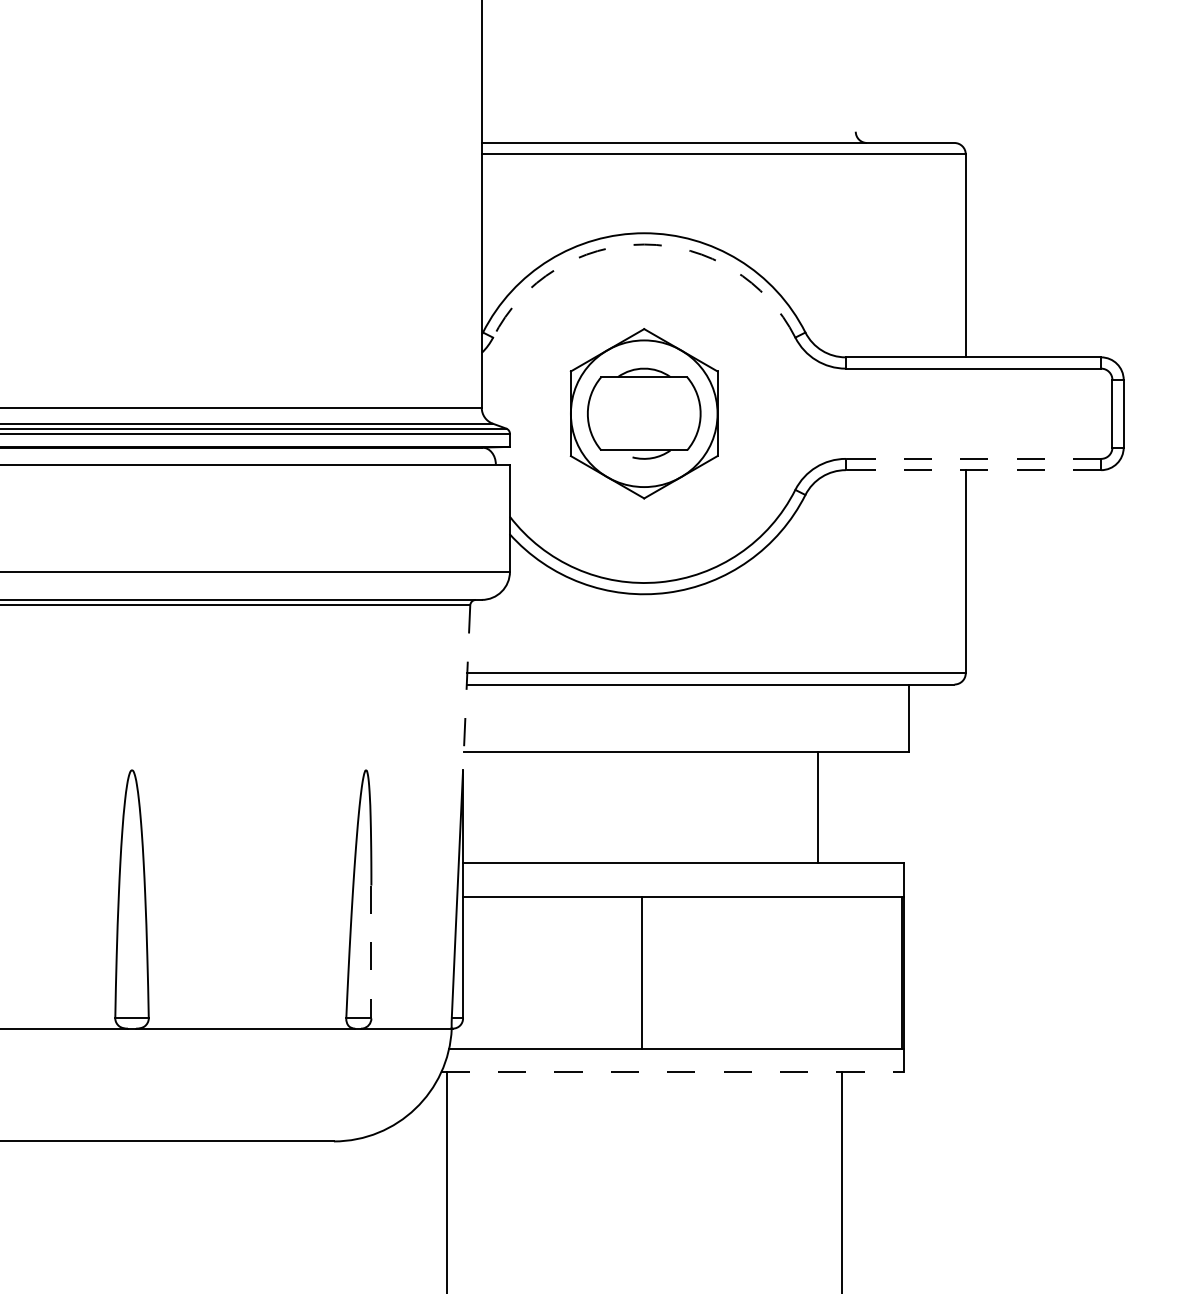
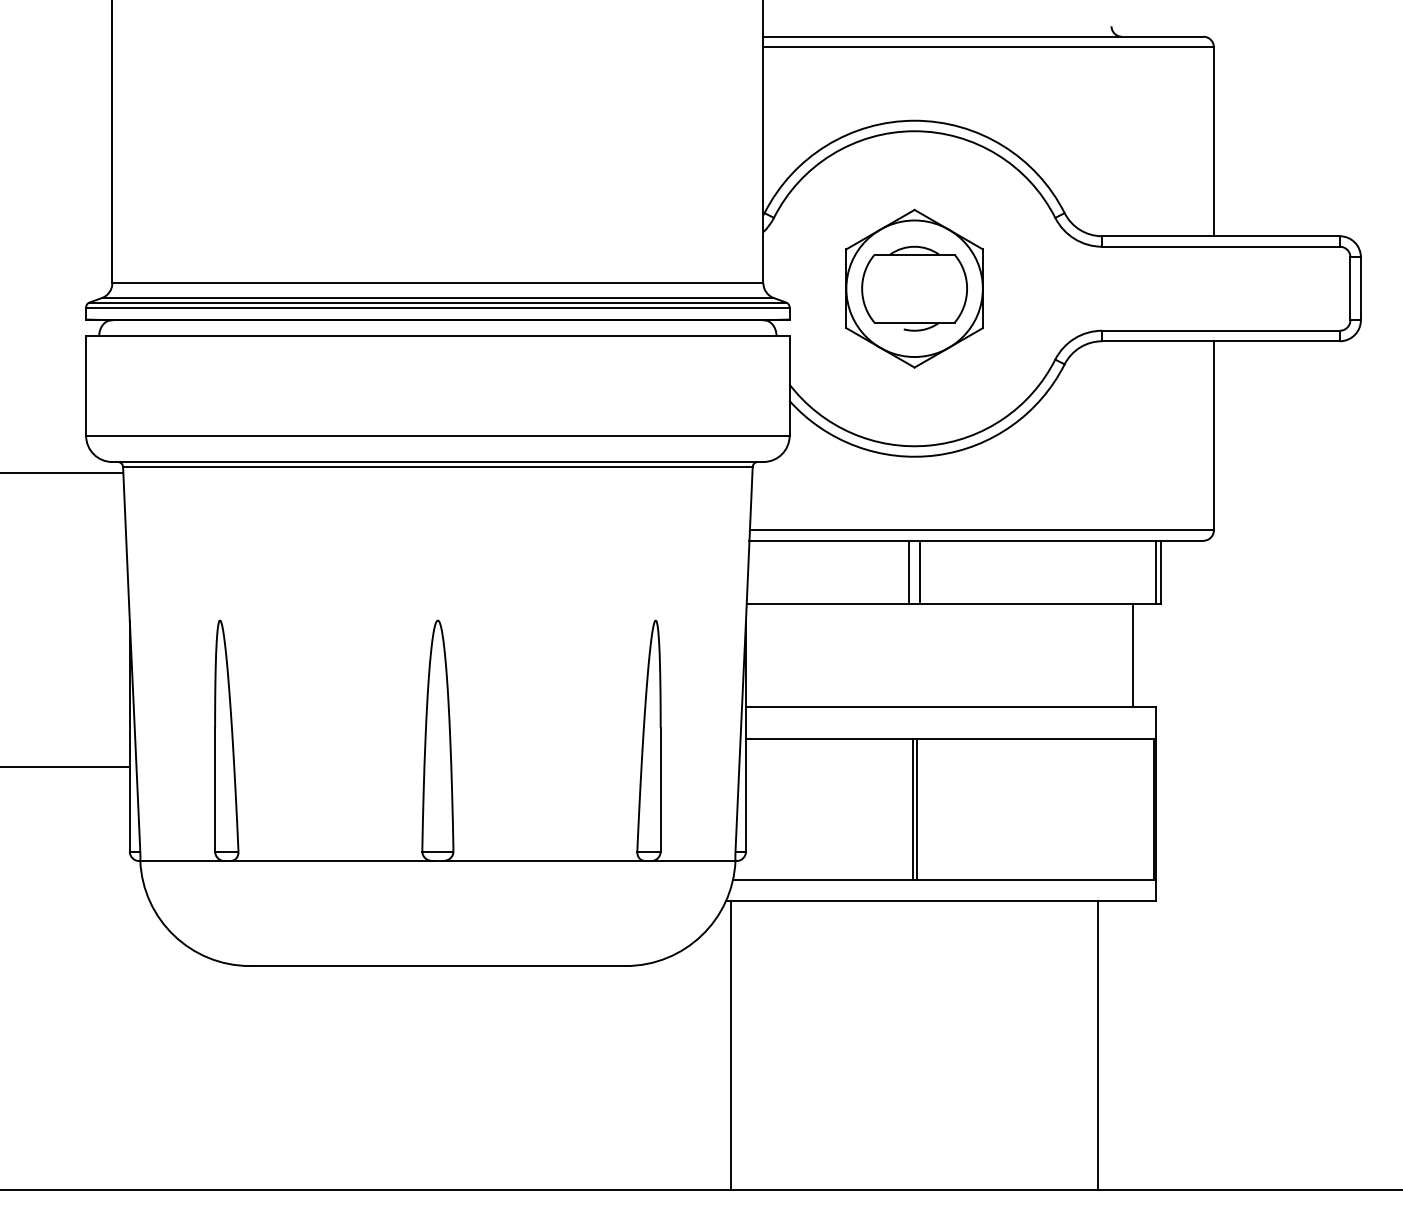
arc: (644, 244) -> (914, 131), dashed -> solid
line: (973, 458) -> (1221, 330), dashed -> solid
line: (973, 470) -> (1221, 341), dashed -> solid
line: (466, 687) -> (749, 543), dashed -> solid
line: (638, 717) -> (909, 571), added
line: (649, 717) -> (919, 571), added
line: (904, 717) -> (1156, 571), added
line: (818, 807) -> (1132, 655), moved
line: (371, 951) -> (660, 789), dashed -> solid
line: (646, 973) -> (916, 809), added
line: (673, 1072) -> (941, 901), dashed -> solid

